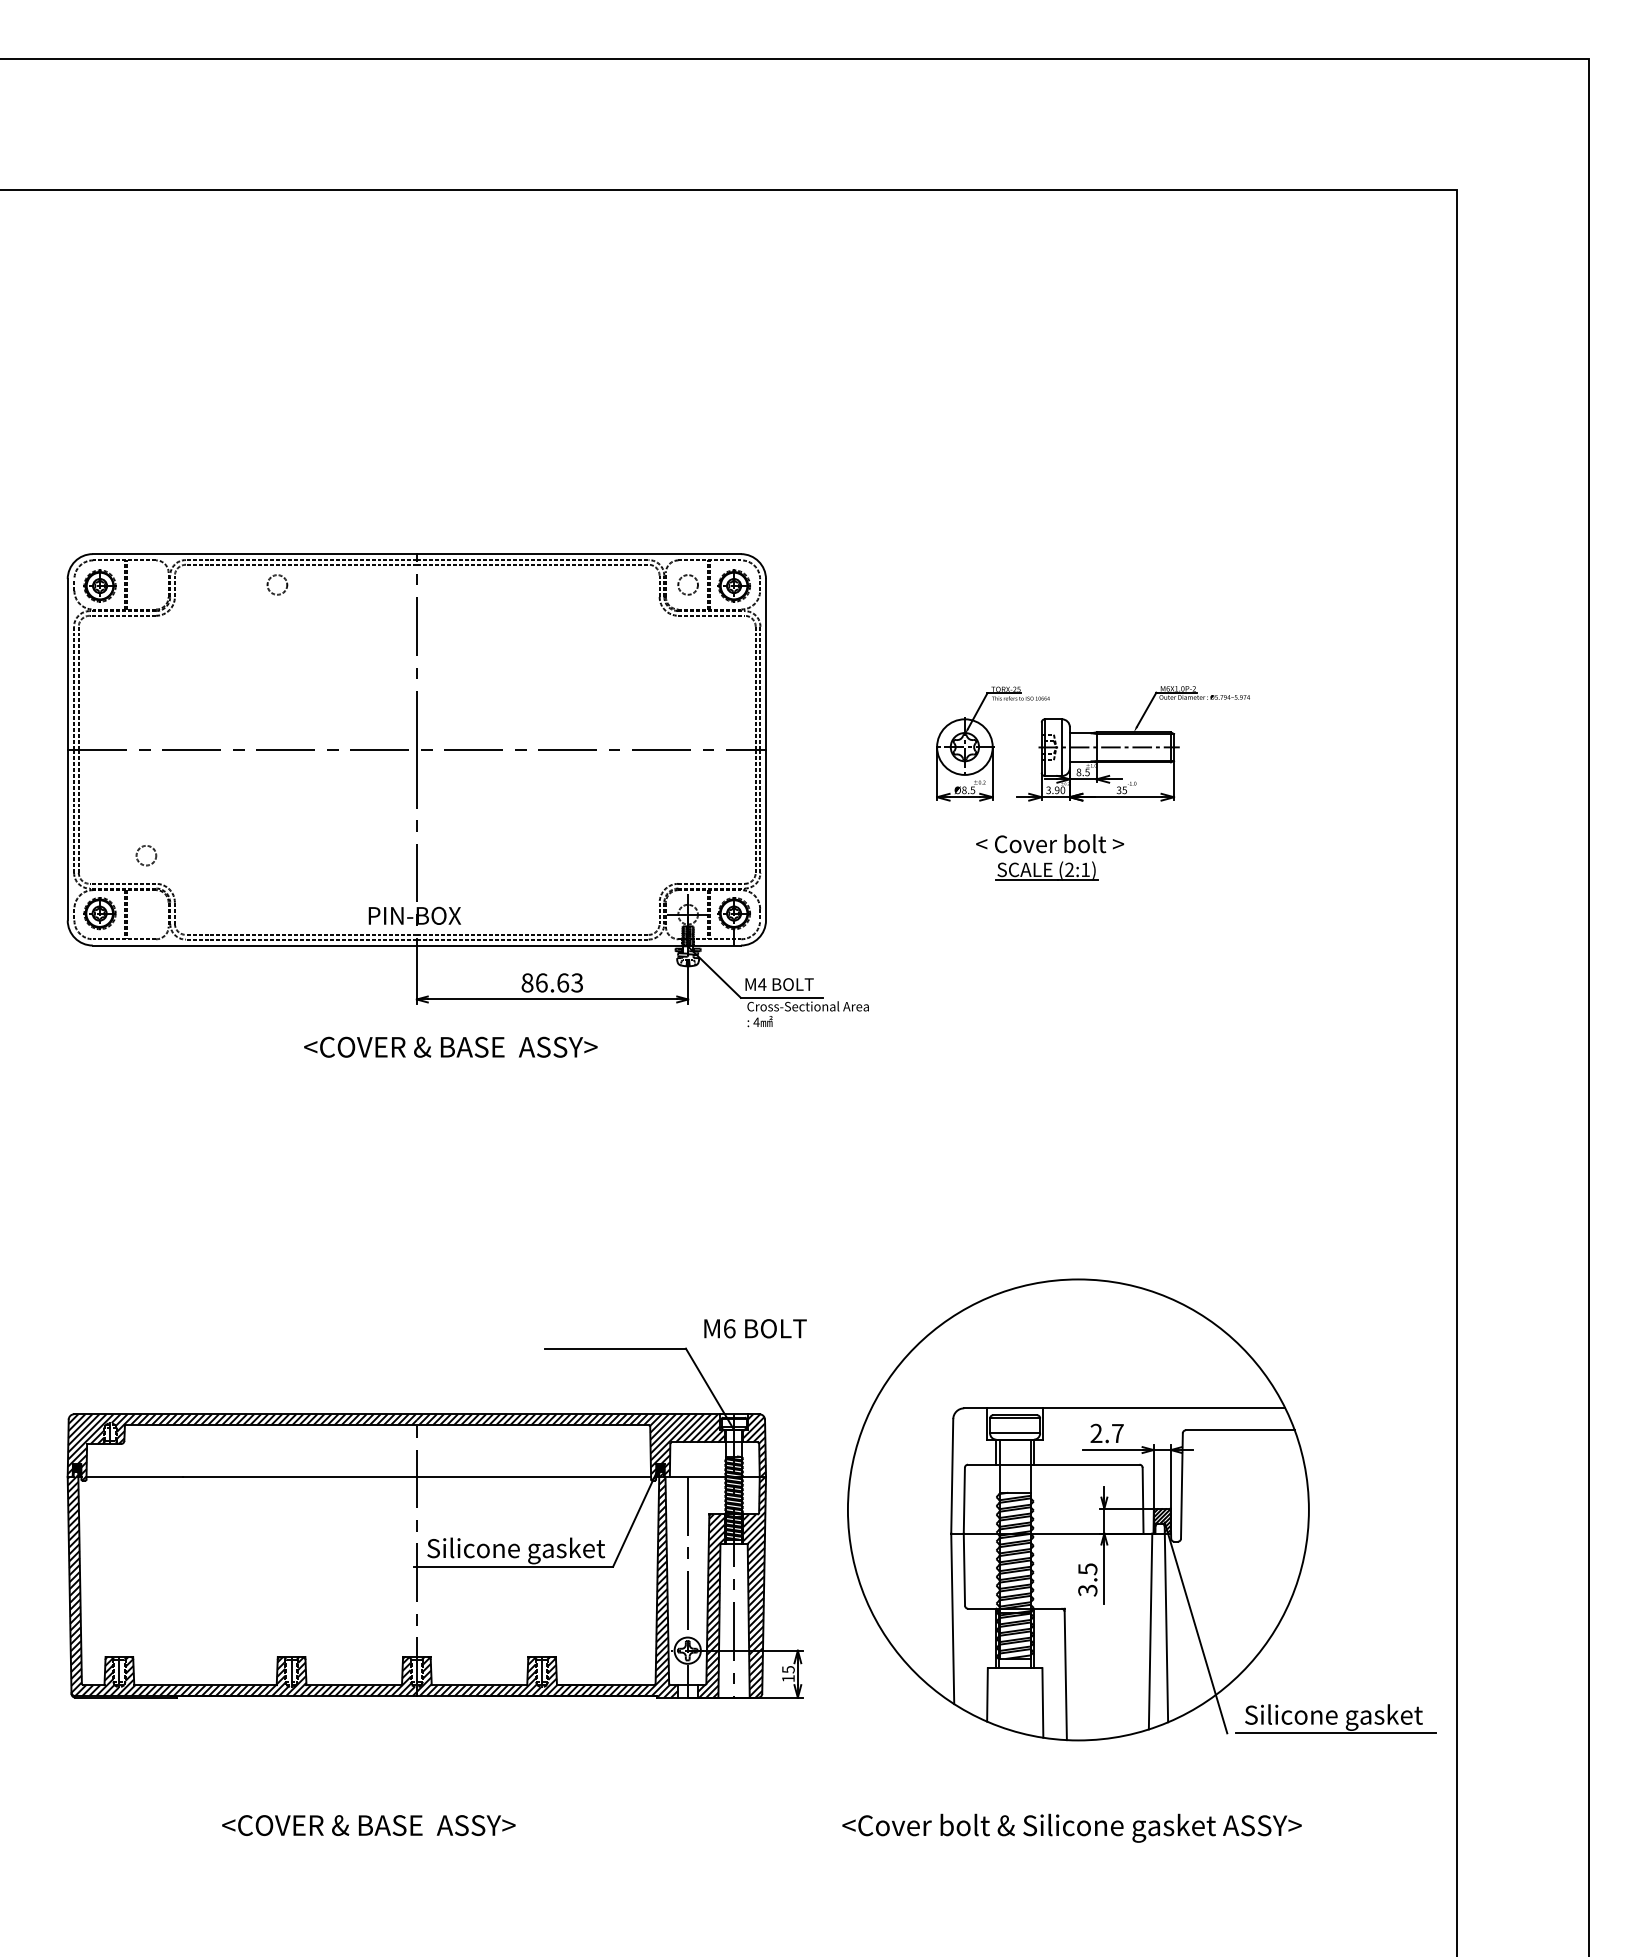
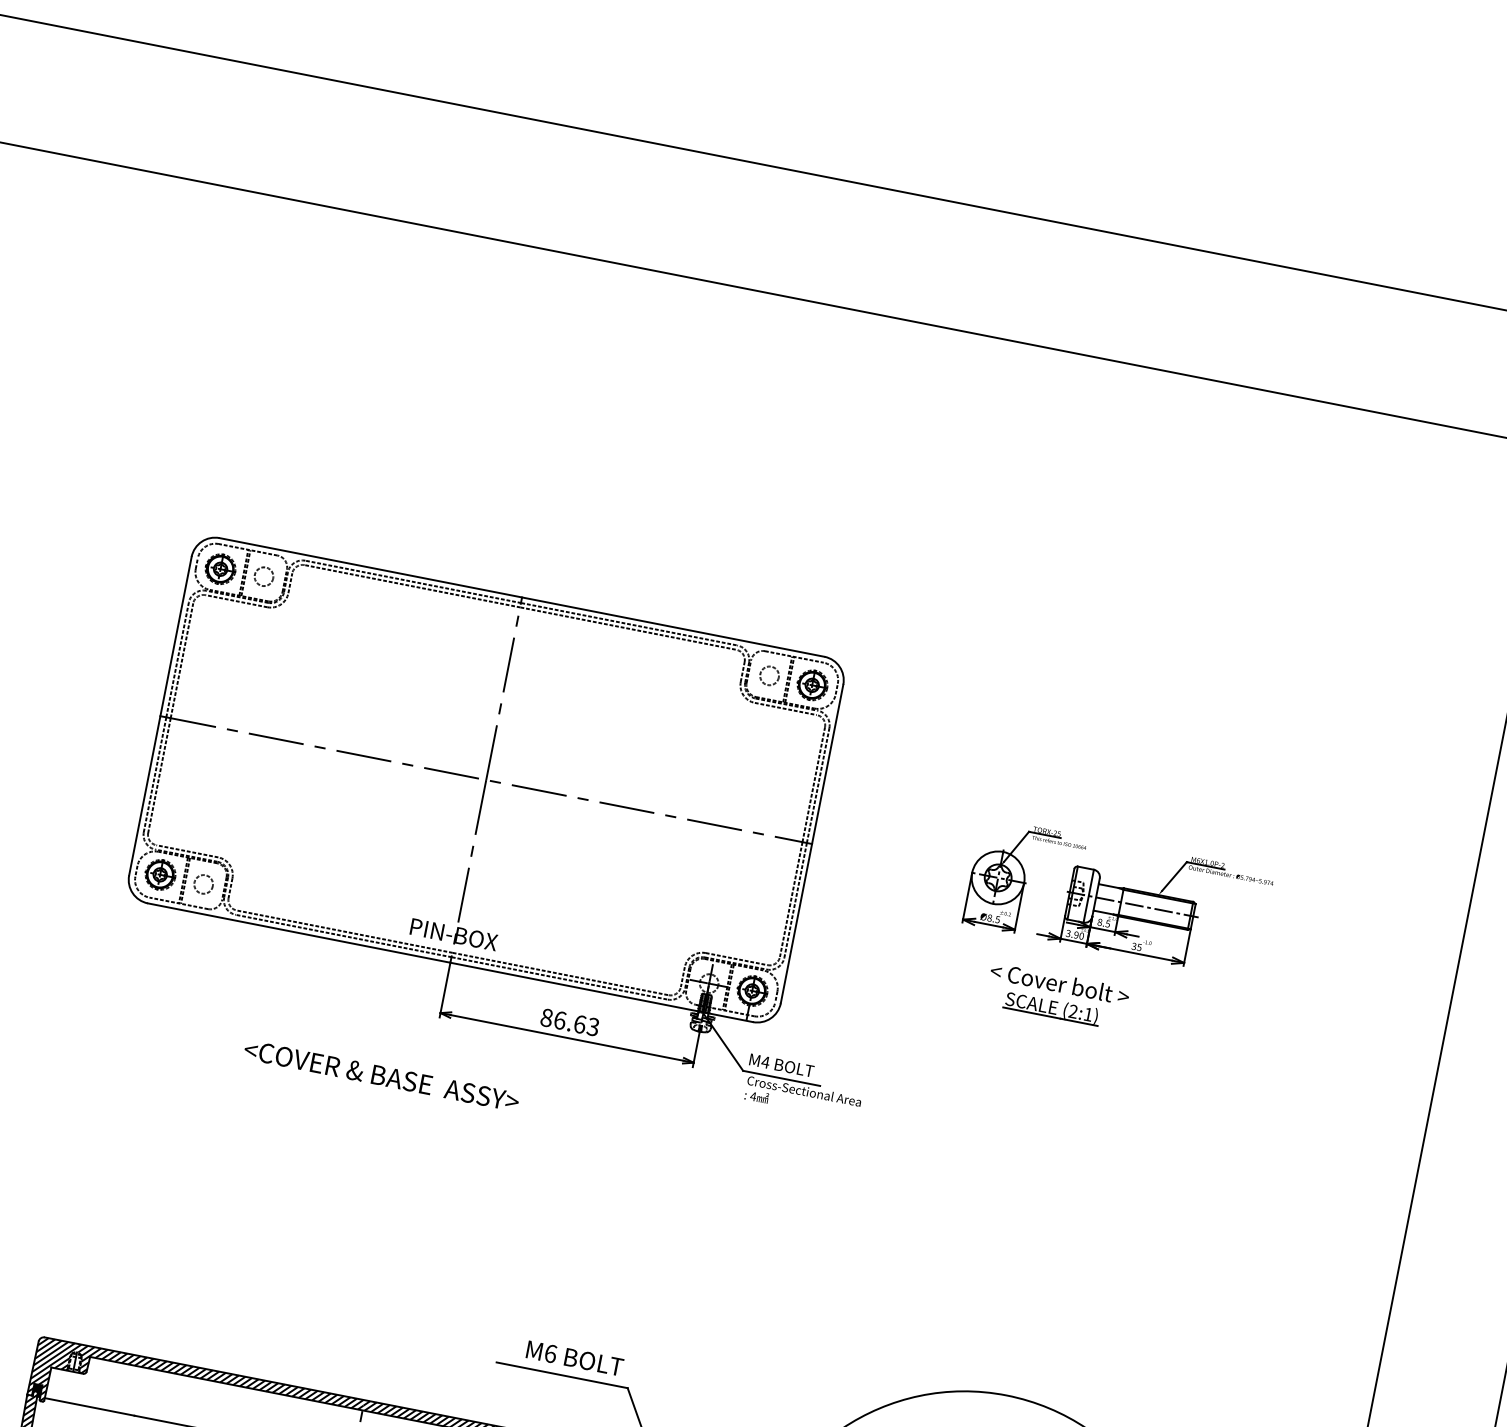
circle: (277, 584) -> (264, 576), moved
circle: (146, 855) -> (203, 884), moved
text: (450, 1046) -> (381, 1075), moved
text: (755, 1328) -> (574, 1358), moved

